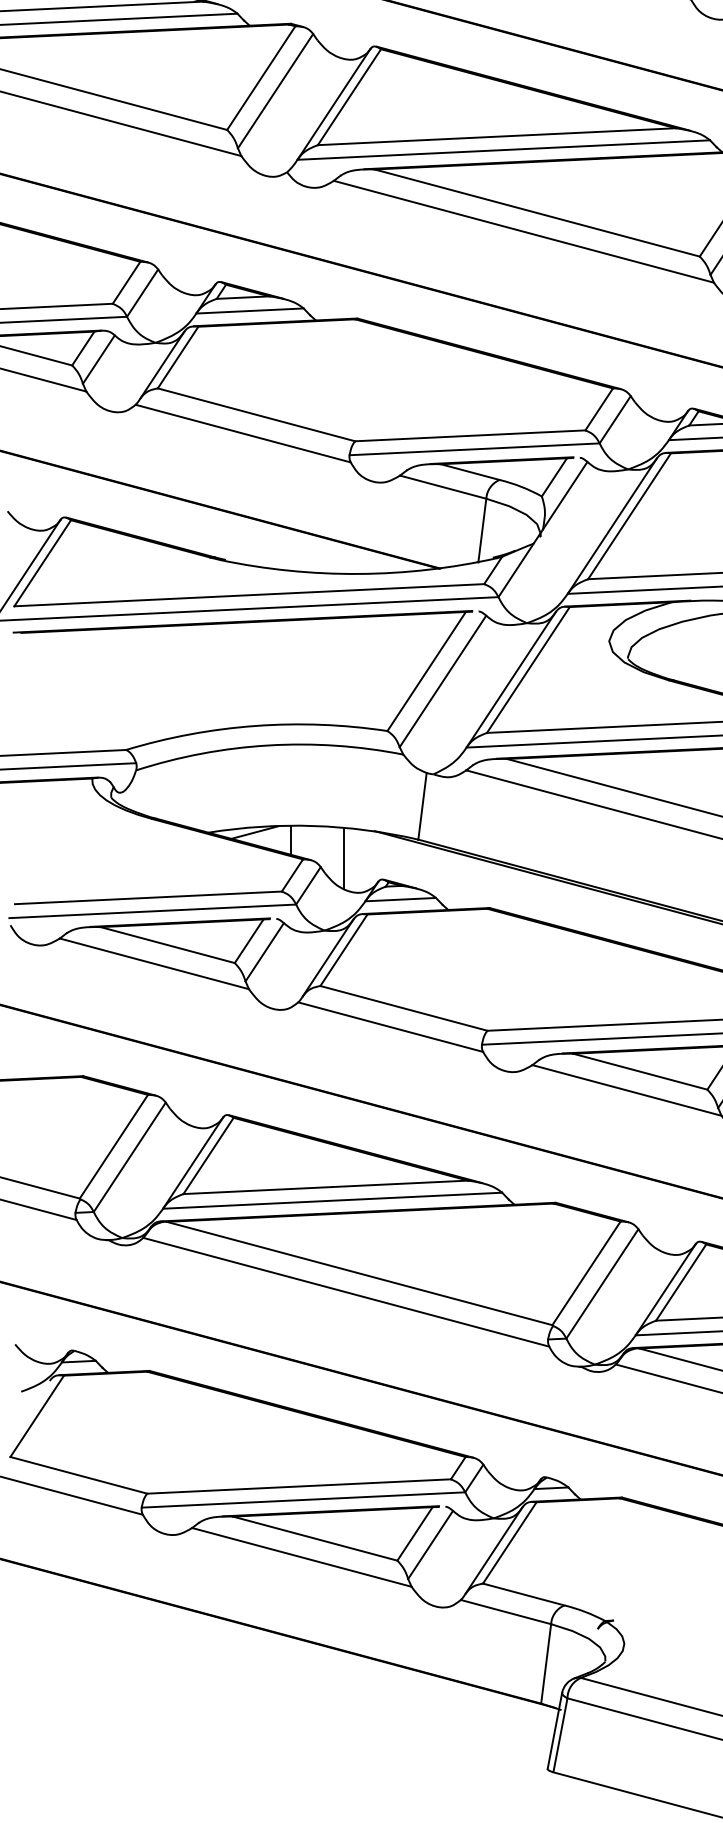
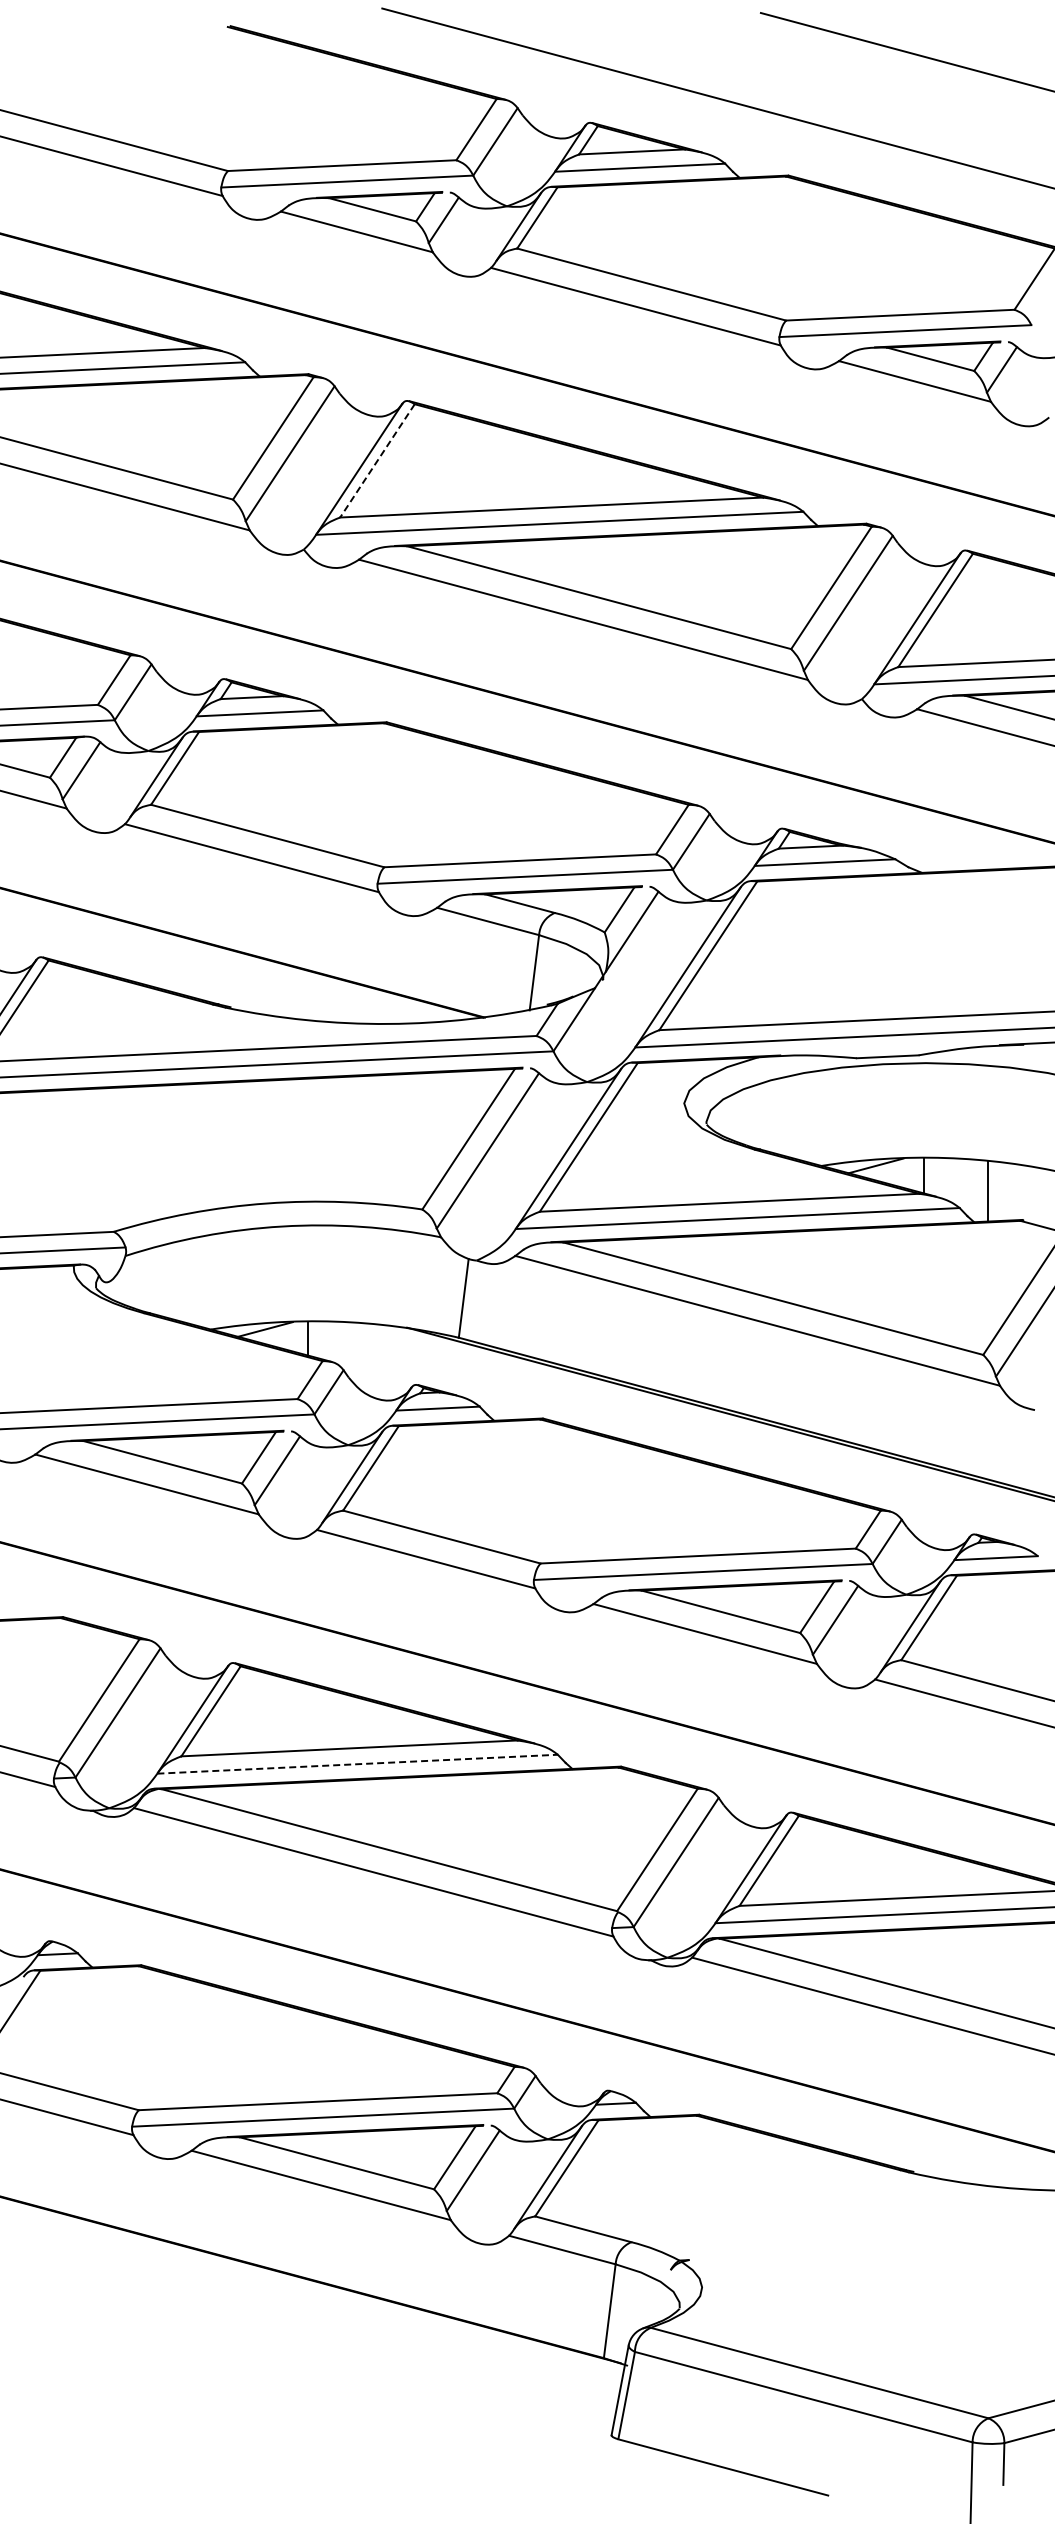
line: (349, 96) -> (377, 460), solid -> dashed
line: (344, 858) -> (371, 1359), removed
line: (333, 1200) -> (358, 1764), solid -> dashed

